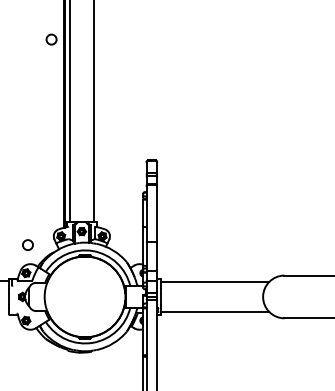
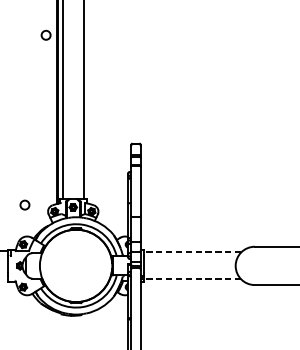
circle: (27, 244) -> (24, 204), moved
line: (214, 281) -> (192, 252), solid -> dashed
line: (214, 311) -> (192, 278), solid -> dashed

